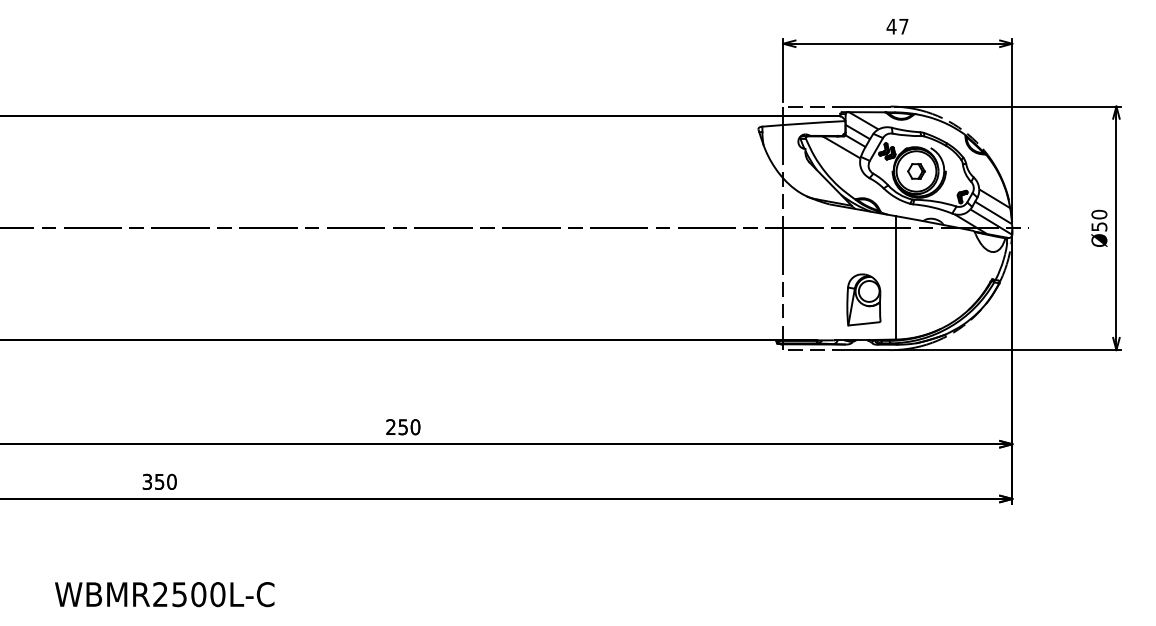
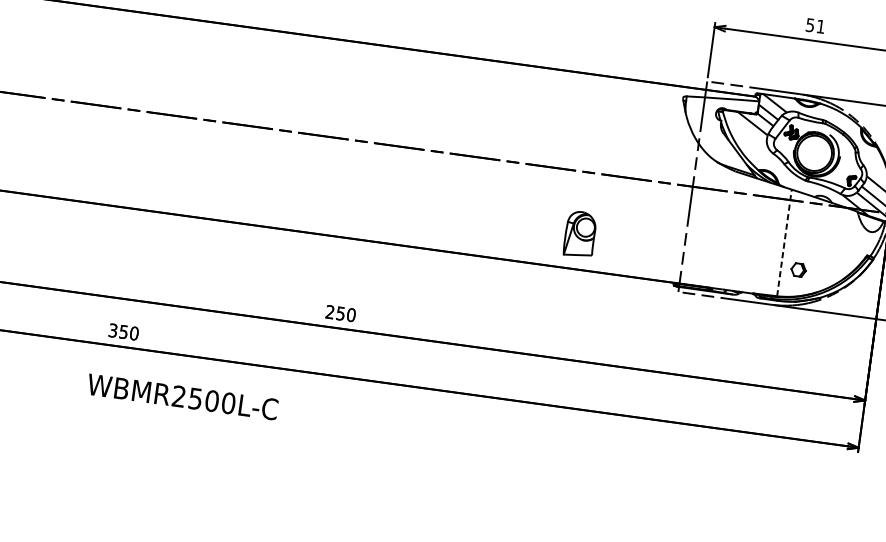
text: (897, 26) -> (815, 25), 47 -> 51
part: (916, 171) -> (798, 270), moved
line: (896, 277) -> (784, 242), solid -> dashed
part: (863, 299) -> (579, 233), moved
text: (164, 594) -> (182, 396), moved

